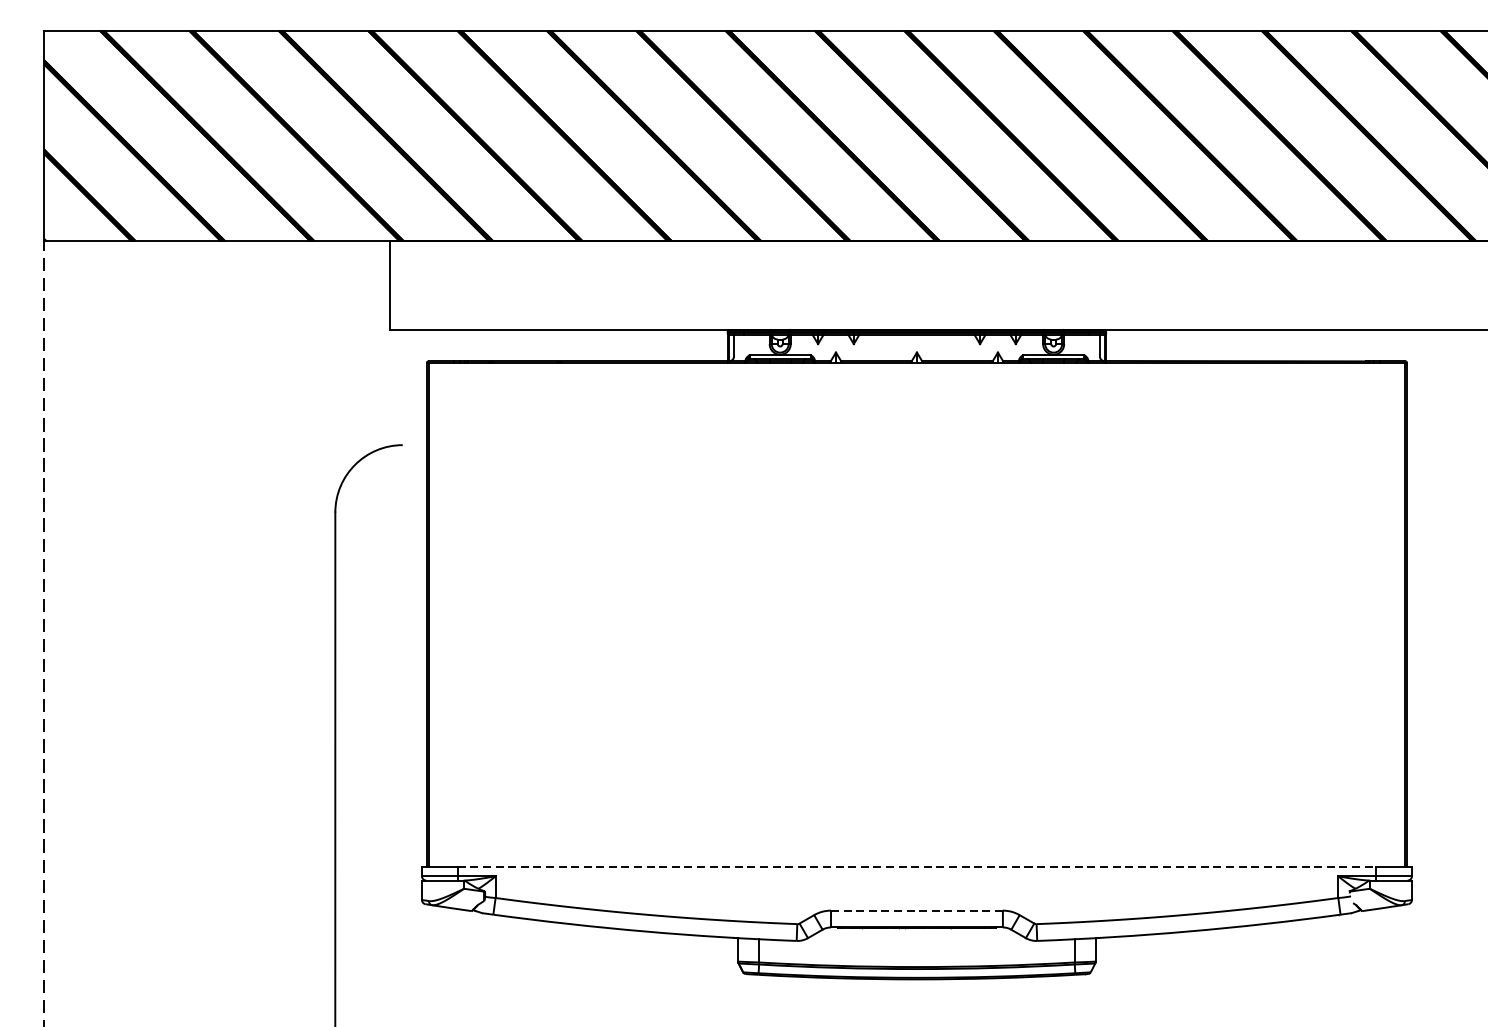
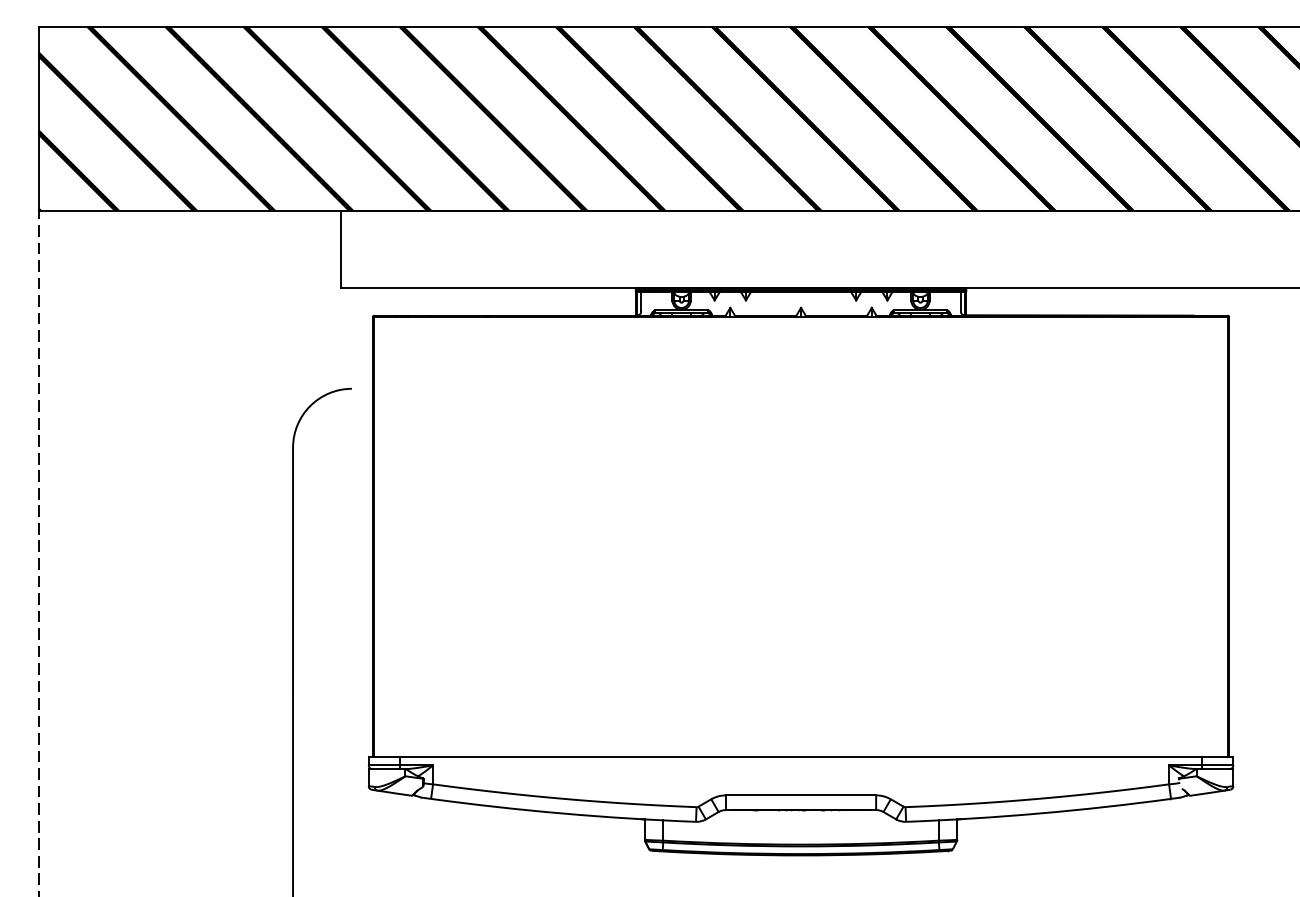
line: (917, 867) -> (801, 757), dashed -> solid
line: (917, 910) -> (801, 795), dashed -> solid

